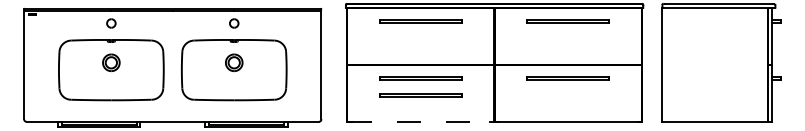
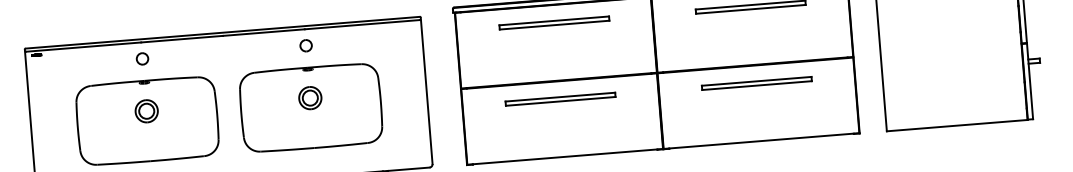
line: (420, 94) -> (561, 120), removed
line: (421, 121) -> (565, 156), dashed -> solid

